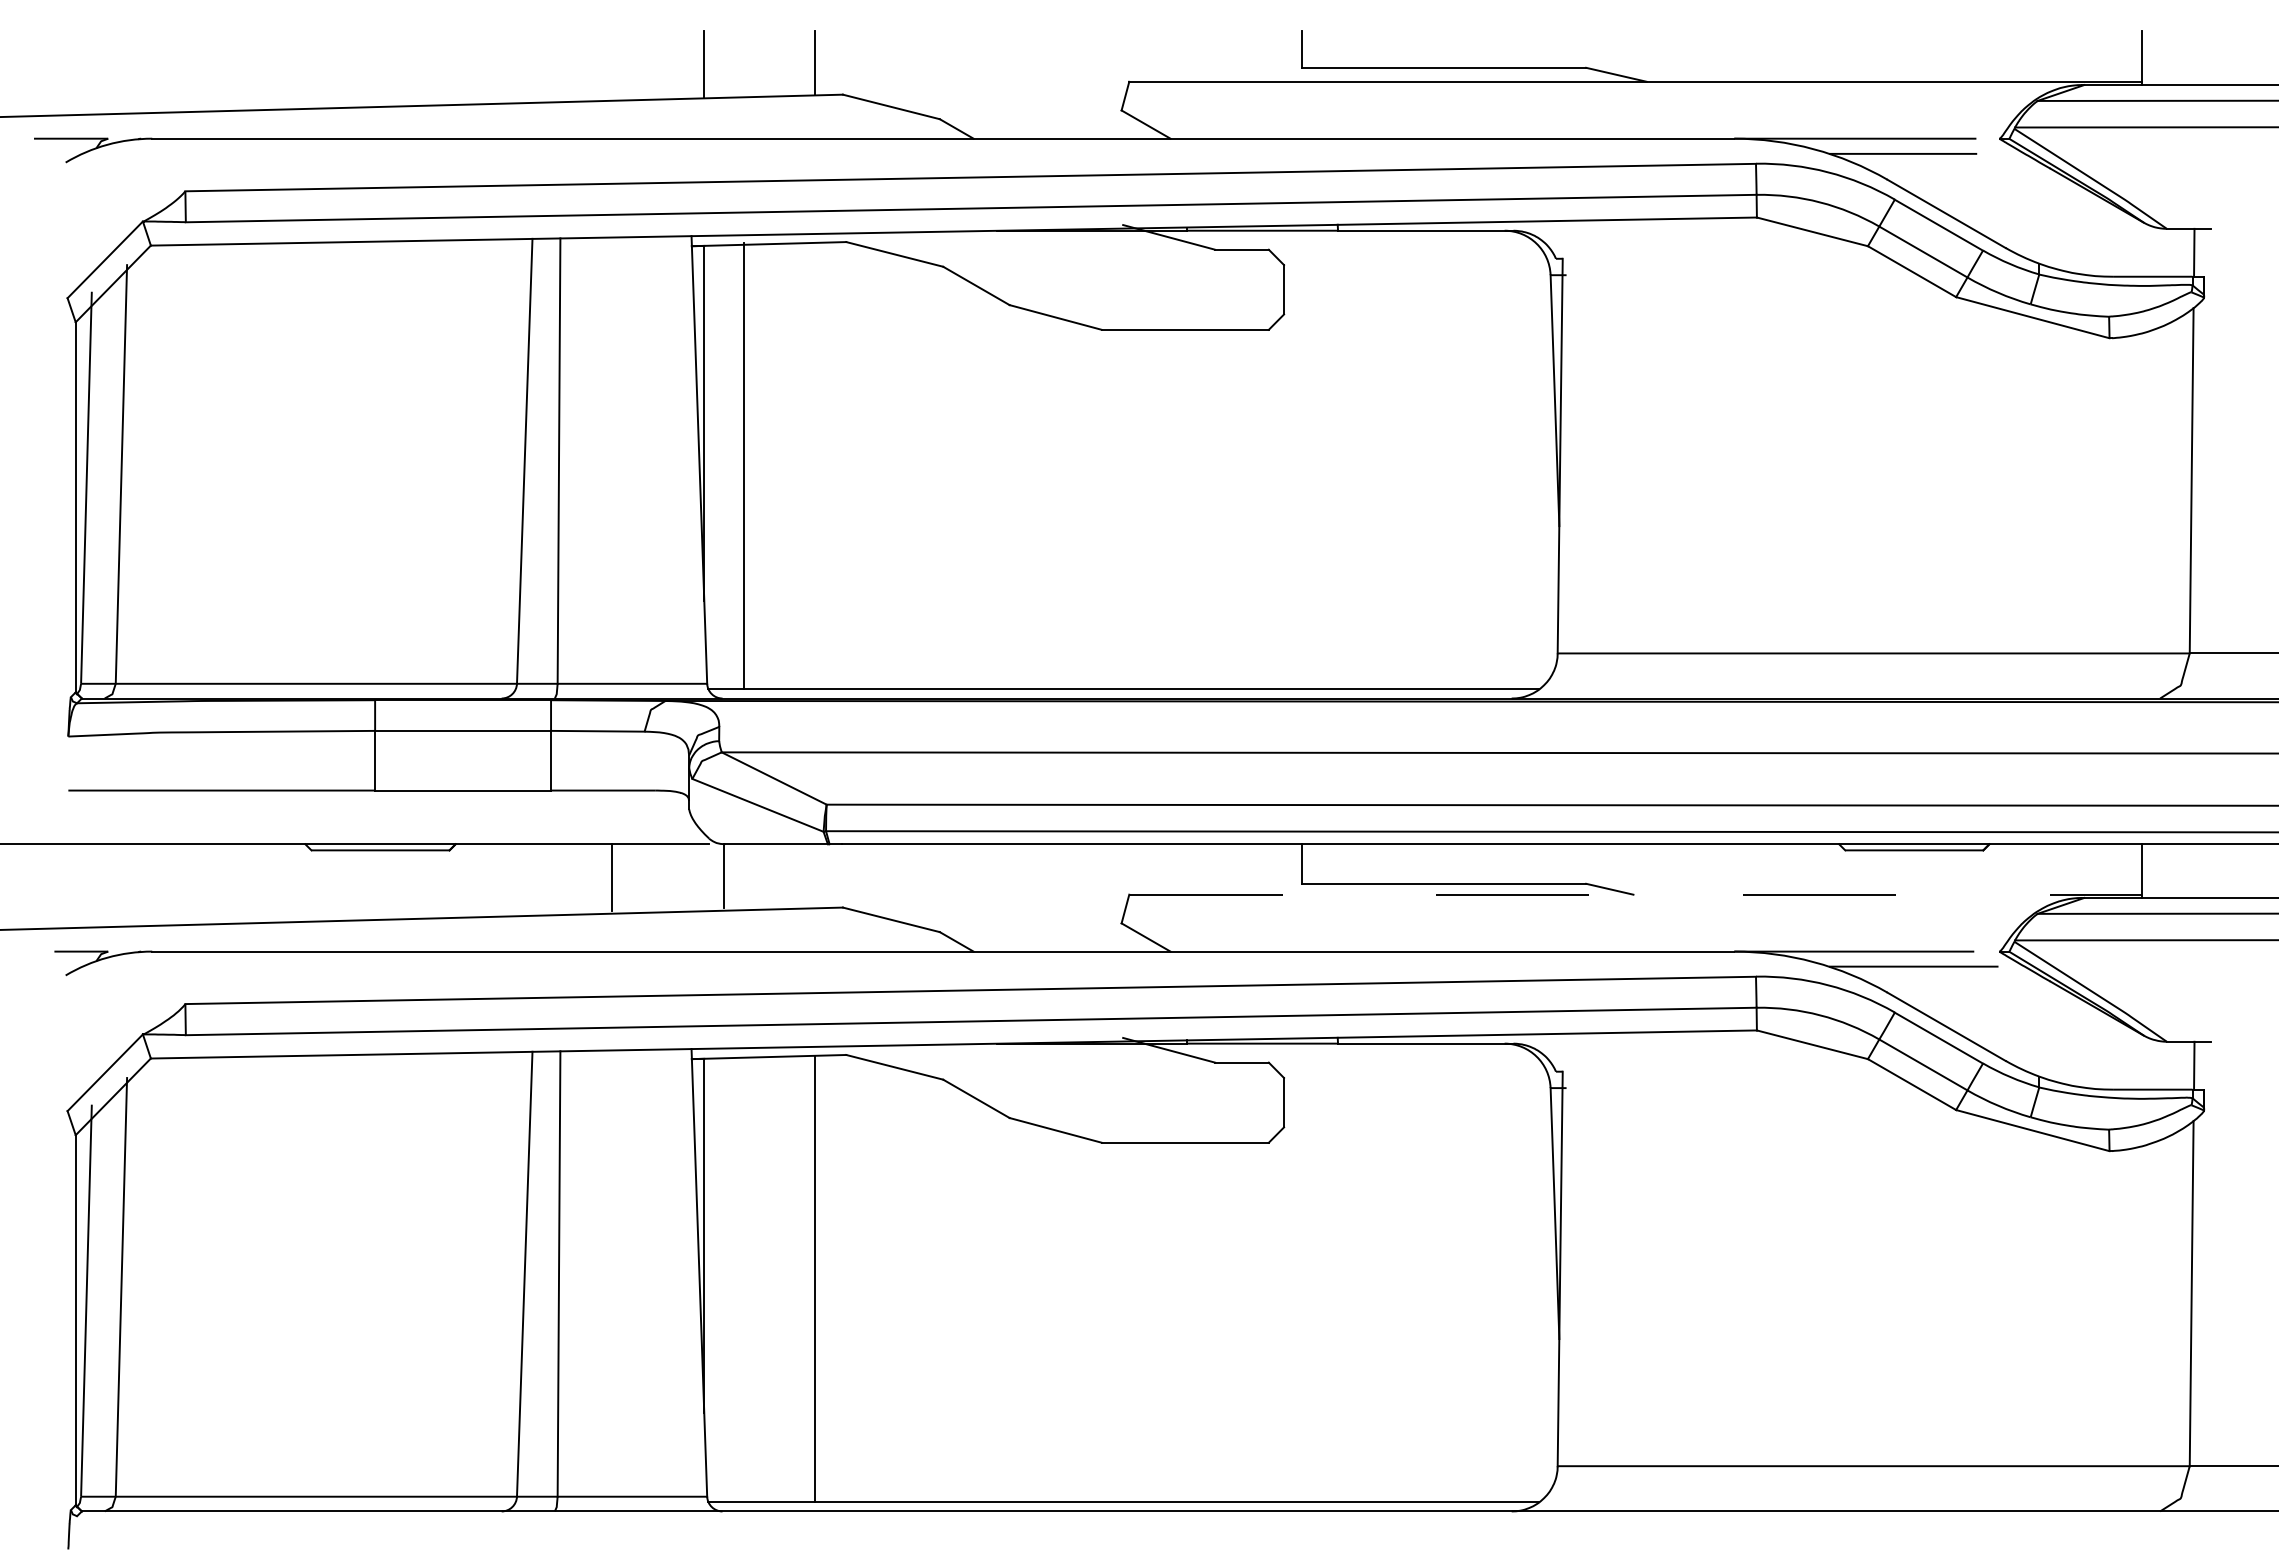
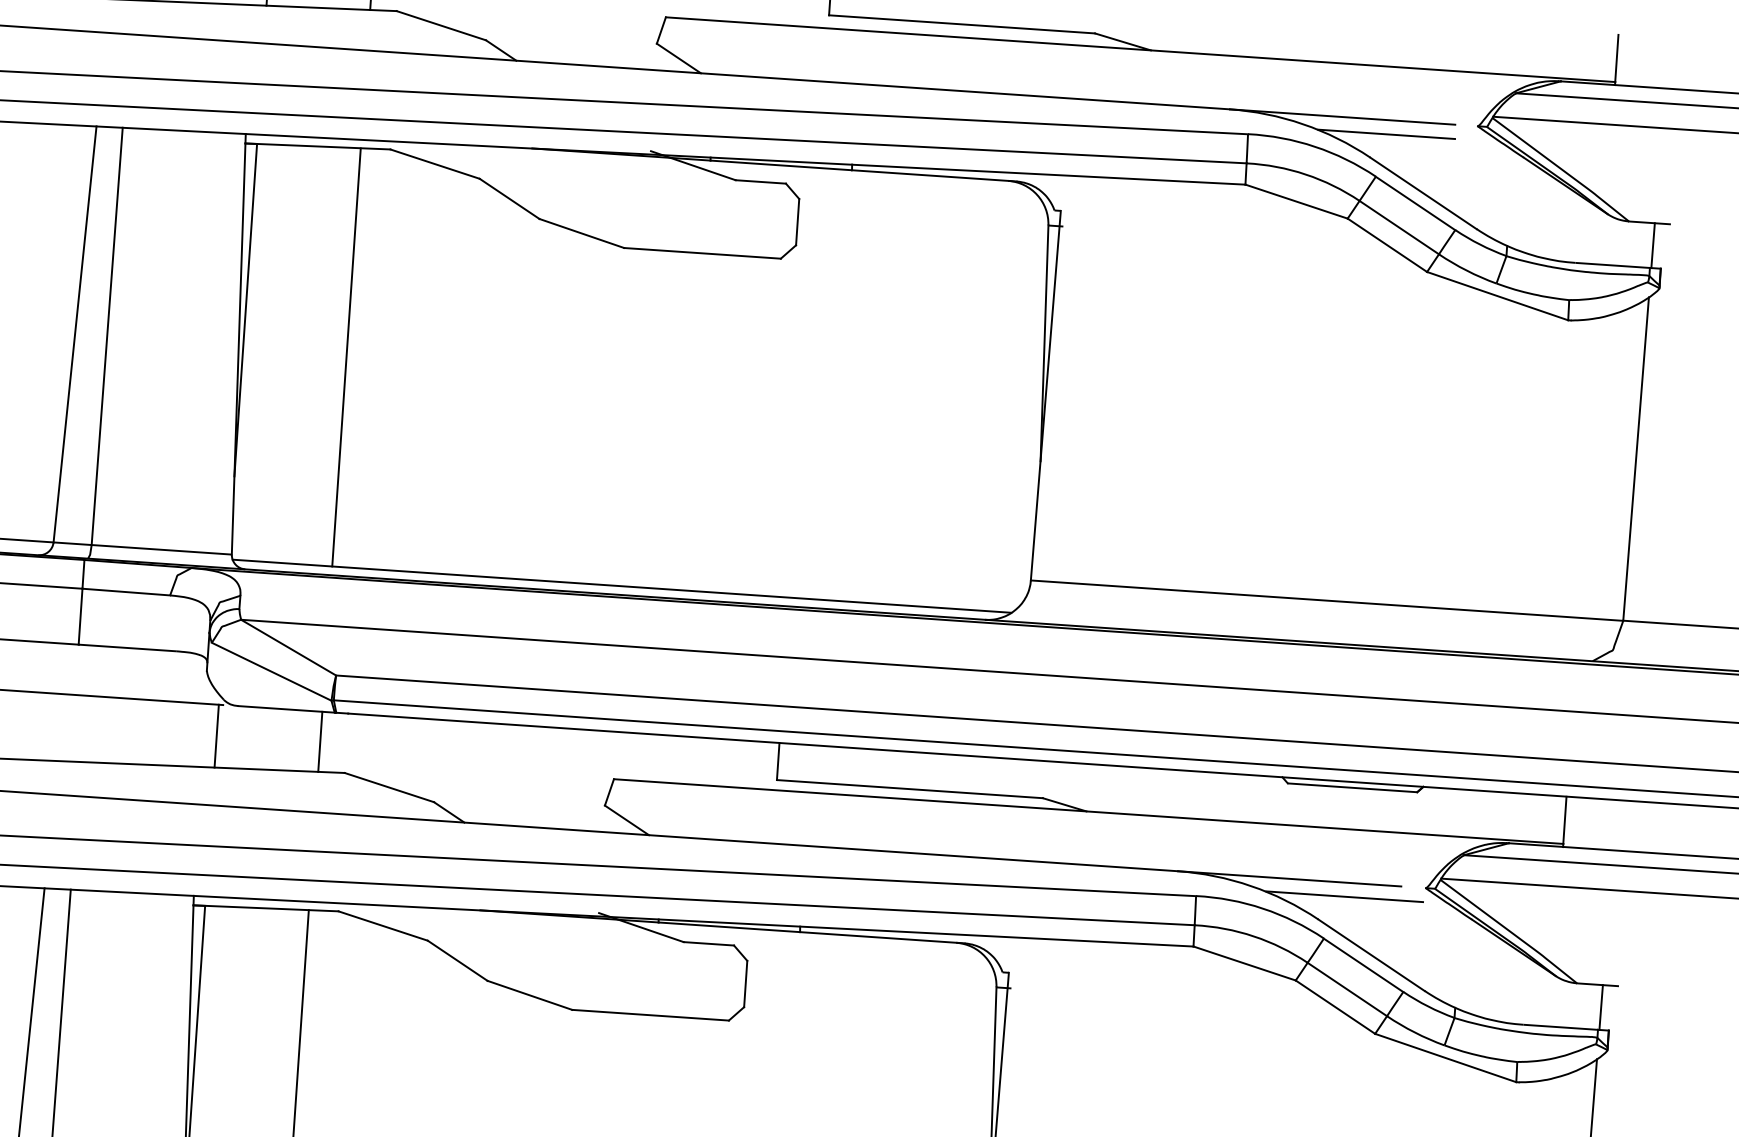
line: (743, 466) -> (346, 357), moved
line: (723, 876) -> (320, 742), moved
line: (612, 877) -> (216, 735), moved
line: (1635, 894) -> (1088, 811), dashed -> solid

